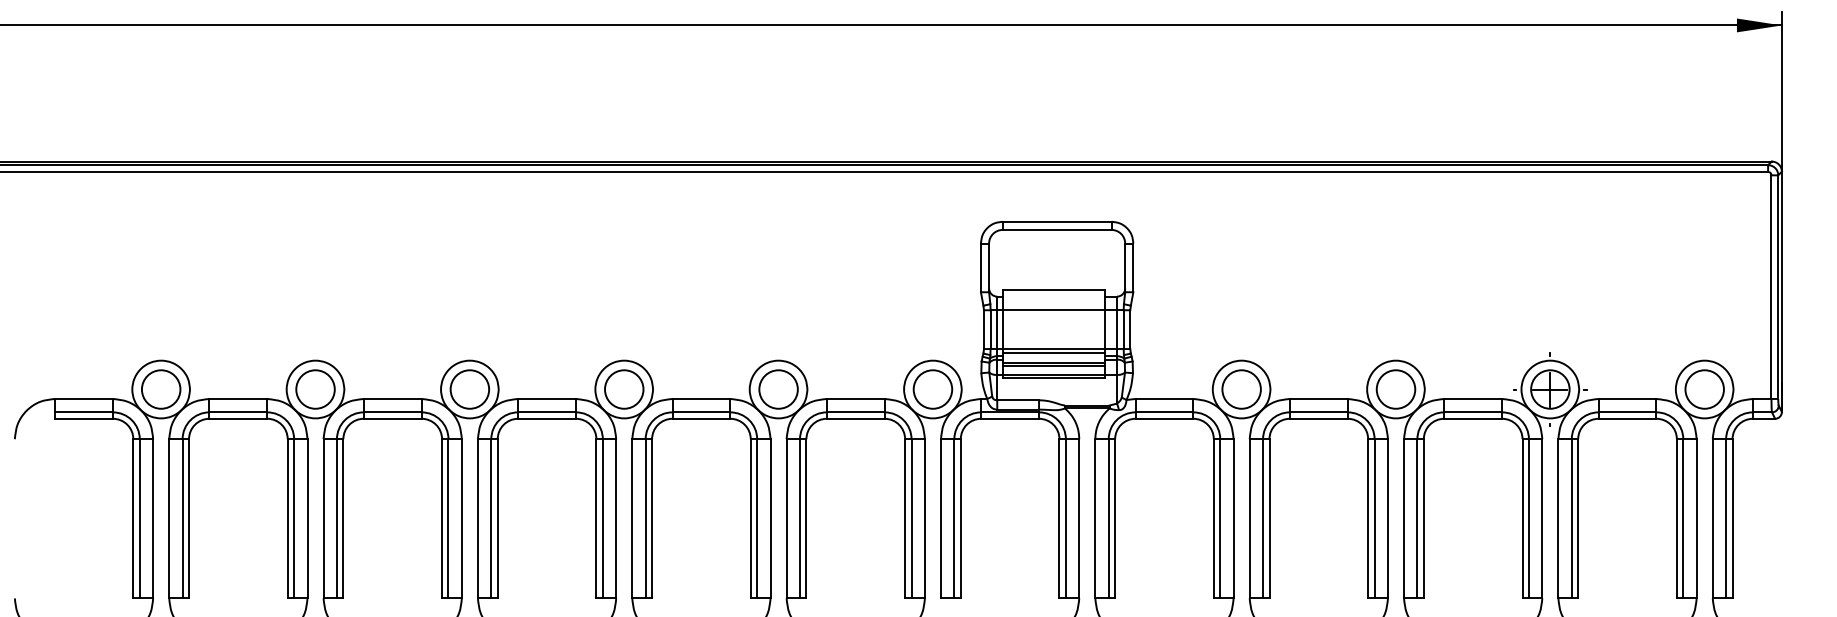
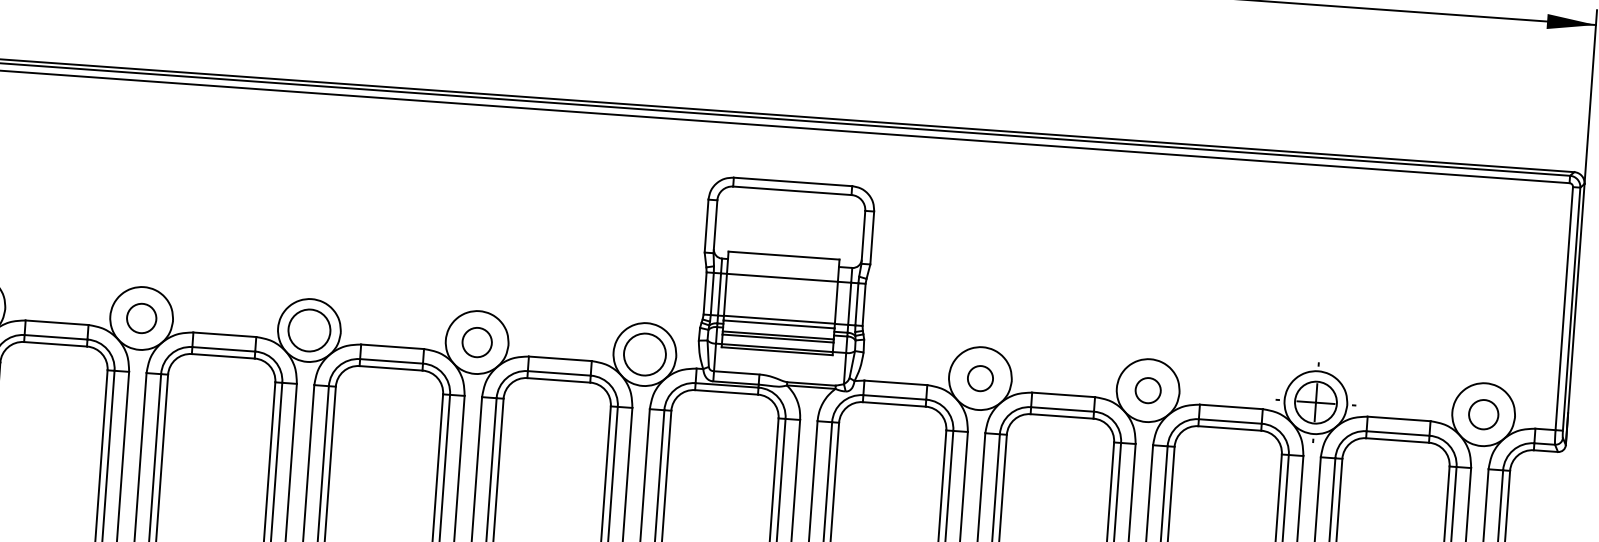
circle: (469, 389) -> (141, 318), size x0.7
circle: (778, 389) -> (477, 342), size x0.7
circle: (1241, 389) -> (980, 378), size x0.6
circle: (1395, 389) -> (1147, 390), size x0.6
circle: (1704, 389) -> (1483, 414), size x0.7

